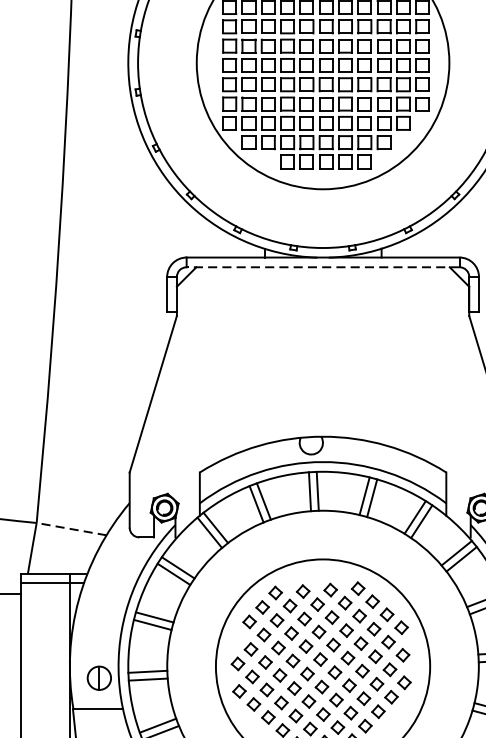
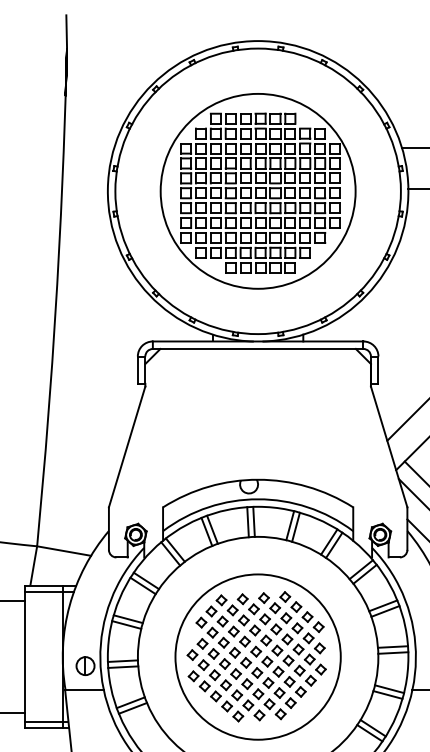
line: (322, 267) -> (257, 349), dashed -> solid
line: (70, 528) -> (63, 550), dashed -> solid

